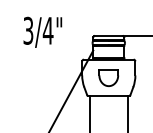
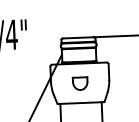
part: (108, 77) -> (79, 83), size x0.7

